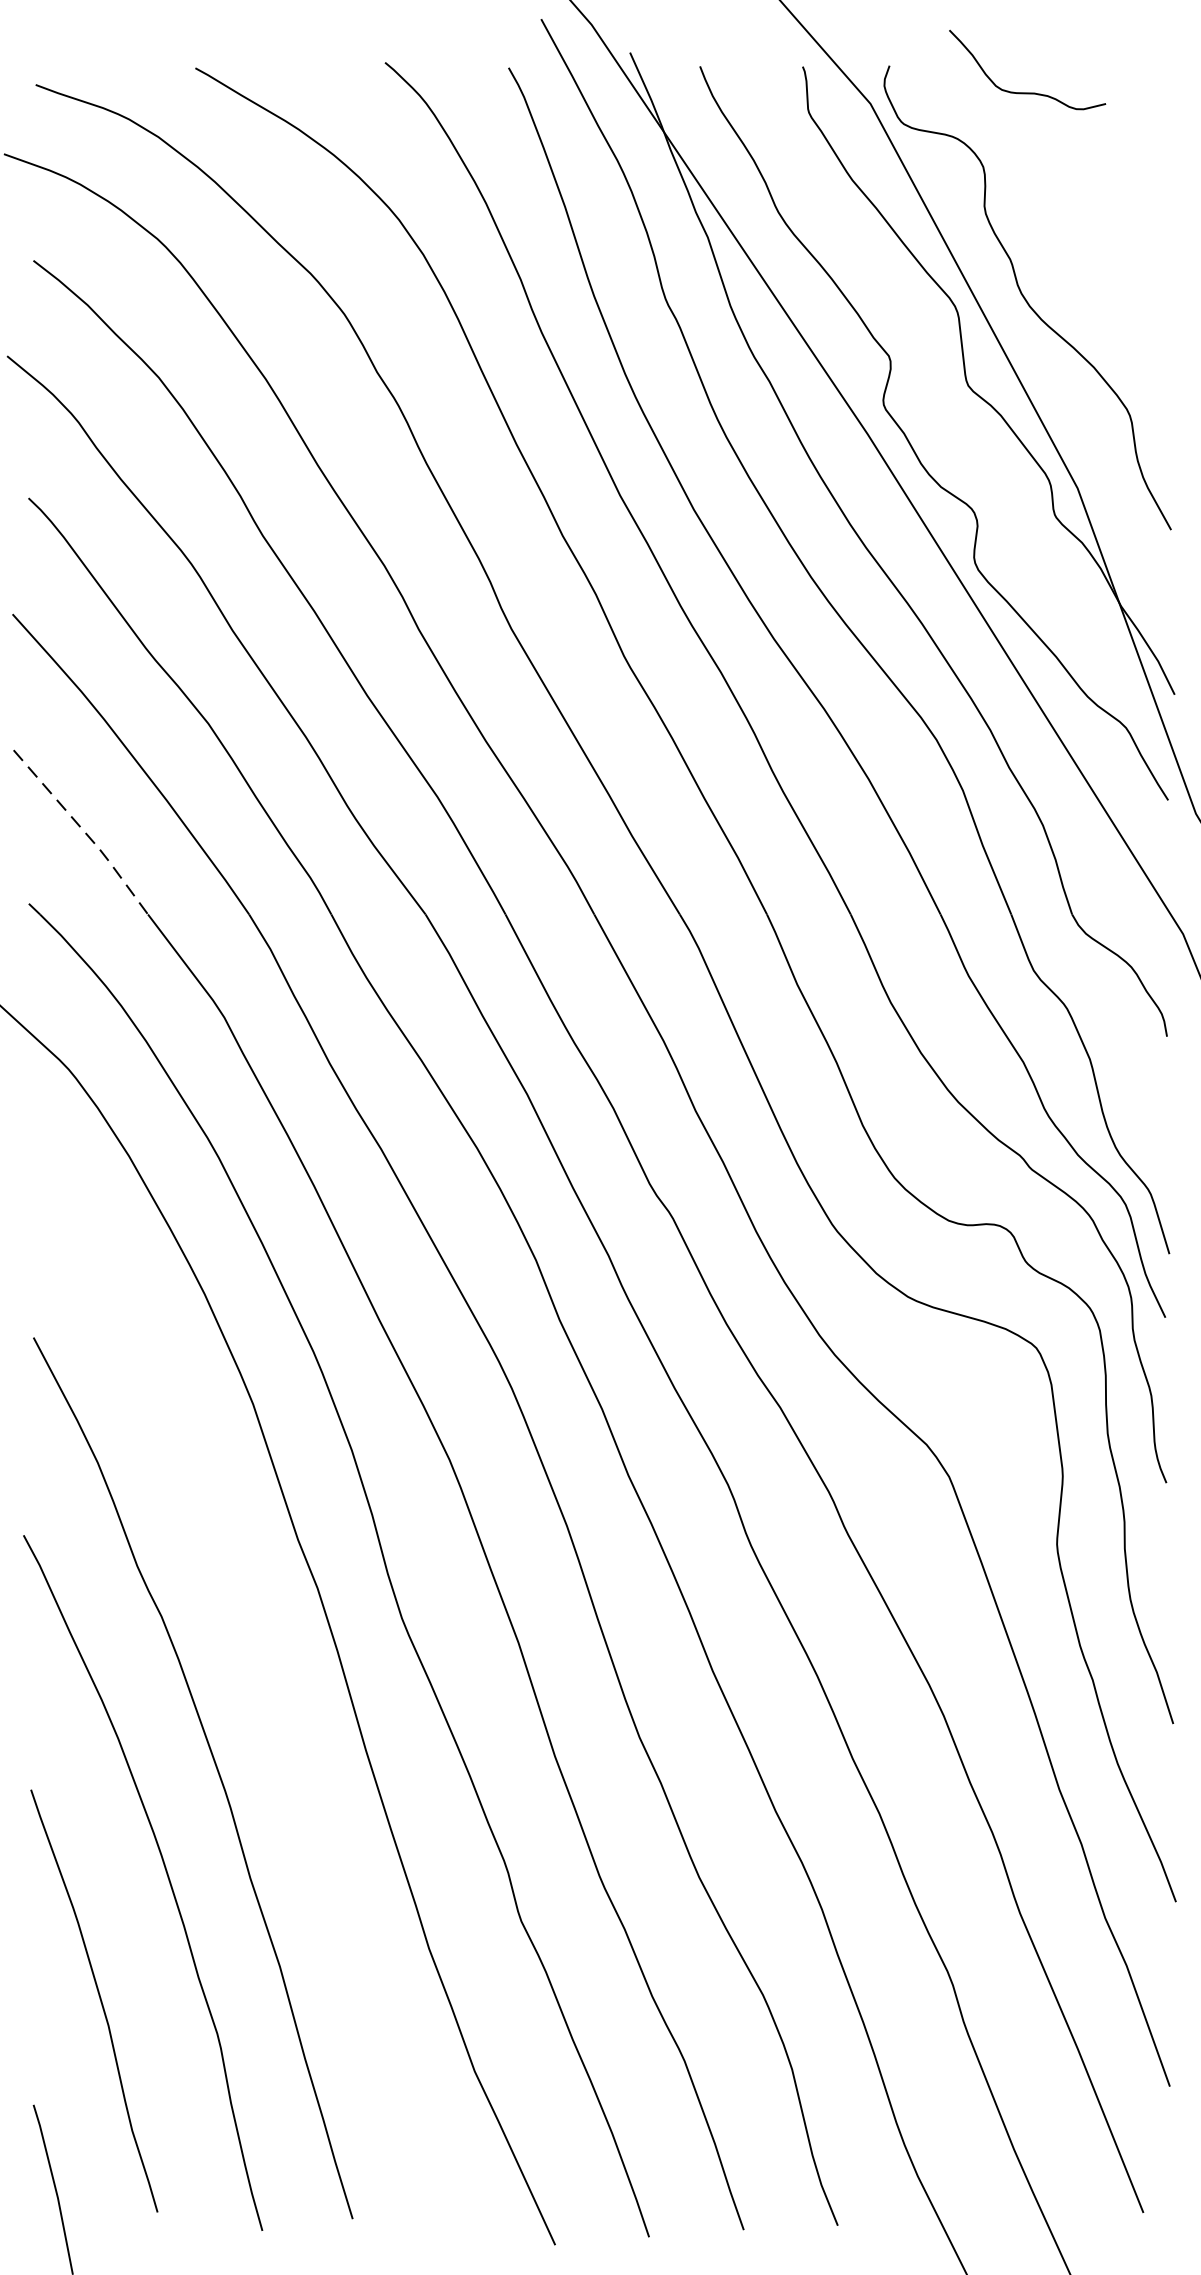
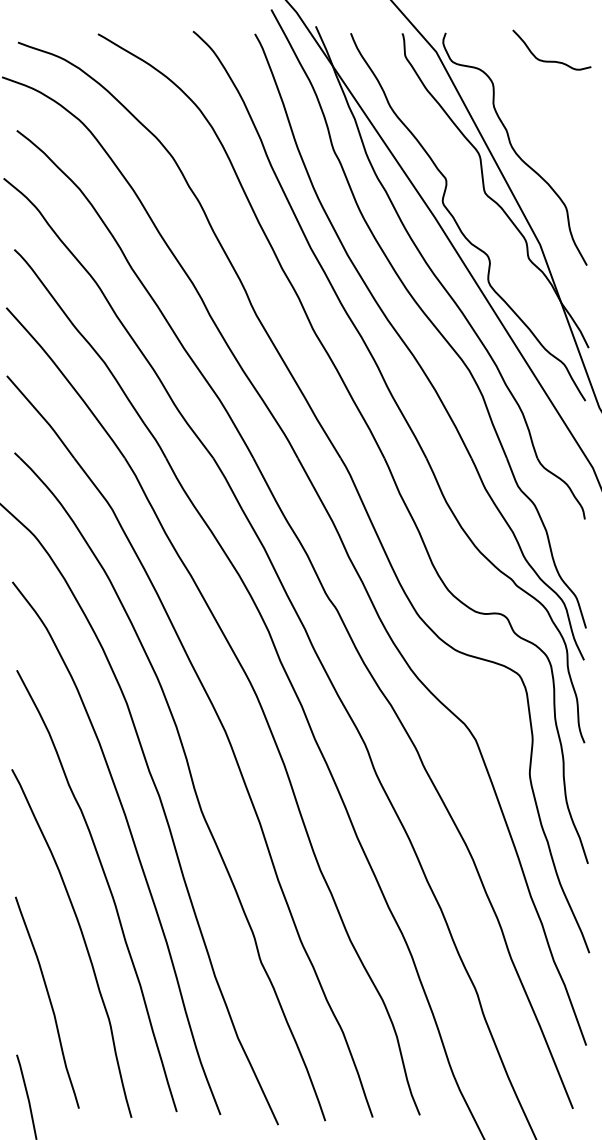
curve: (1026, 90) -> (551, 60), moved
line: (84, 833) -> (42, 417), dashed -> solid
curve: (264, 1679) -> (132, 841), added

